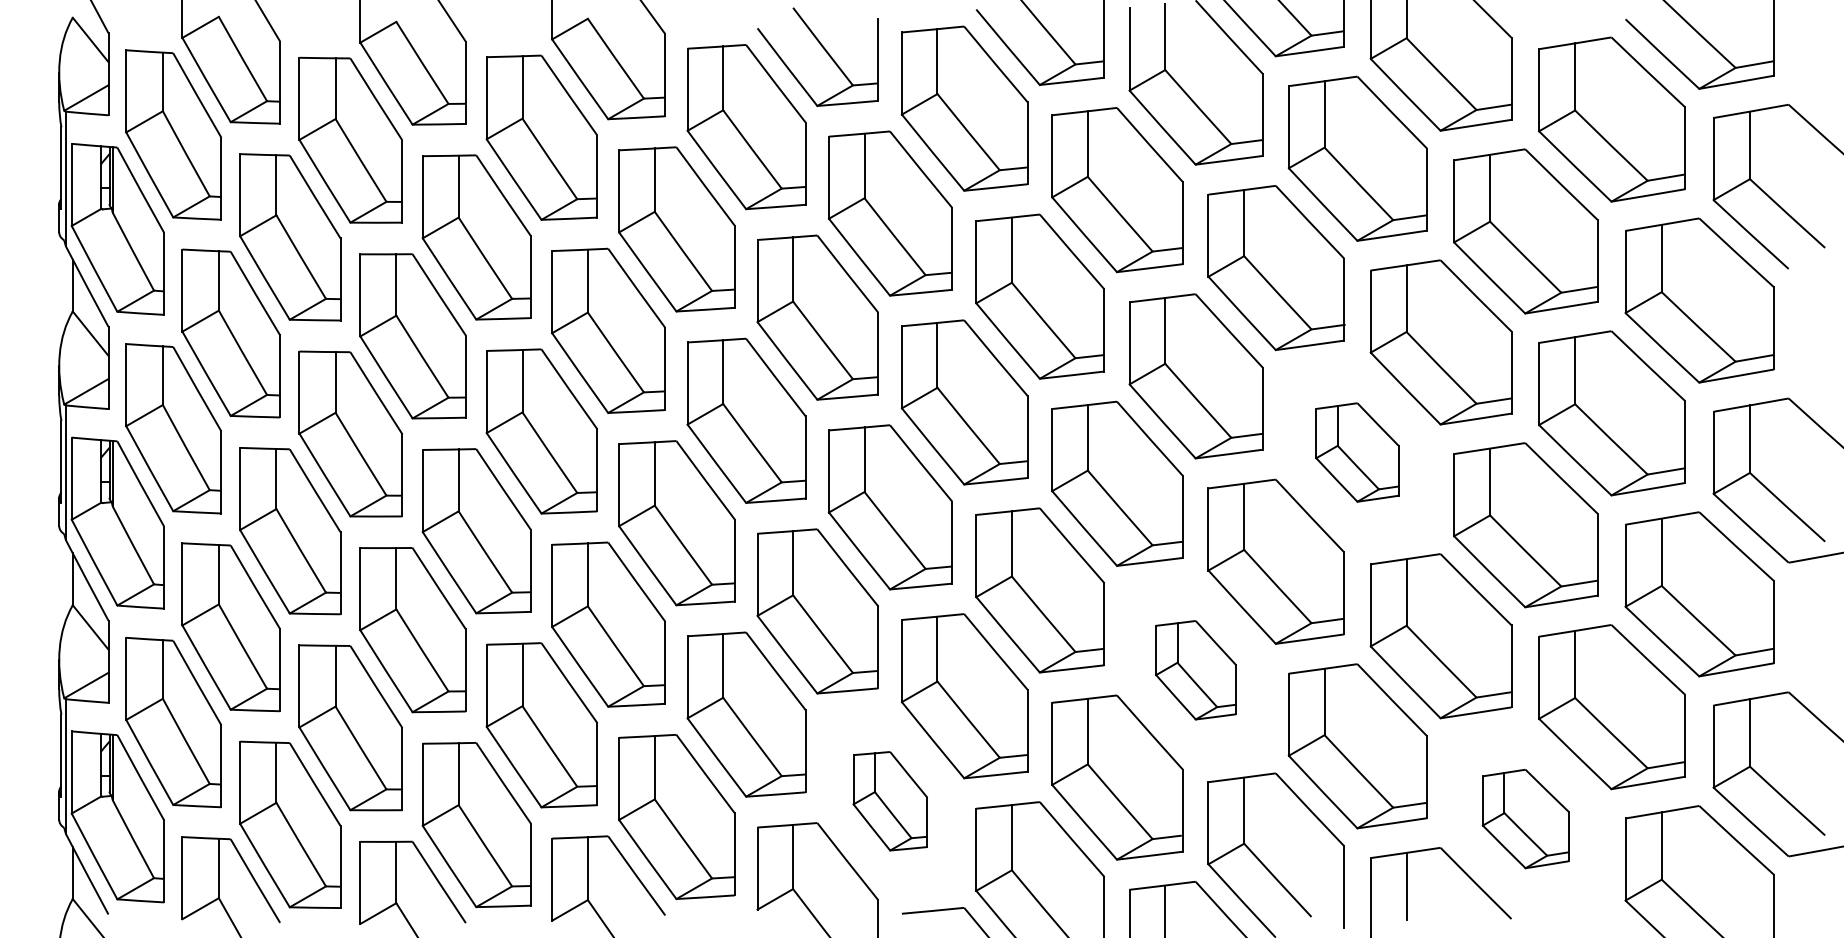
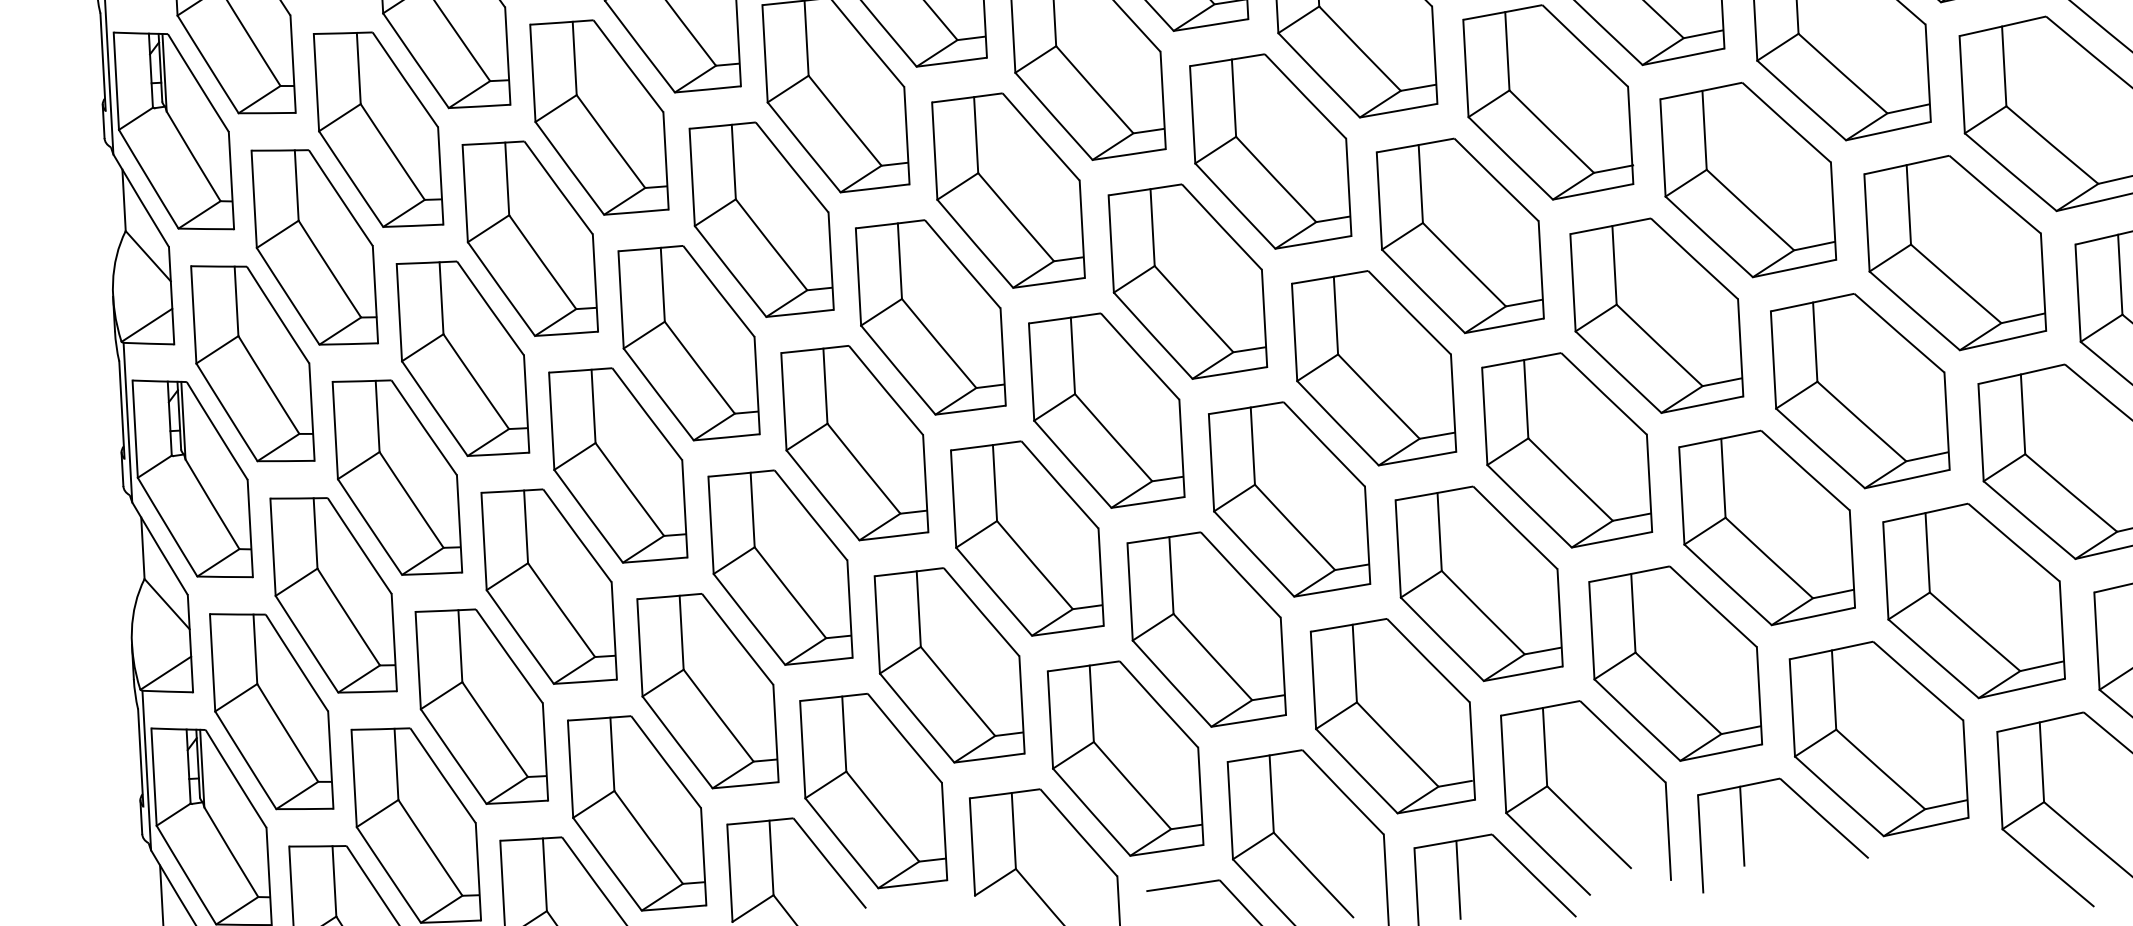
part: (1357, 452) -> (1656, 315), size x1.67
part: (1195, 670) -> (1478, 584), size x1.67
part: (890, 801) -> (1125, 758), size x1.67
part: (1525, 818) -> (1878, 738), size x1.67

